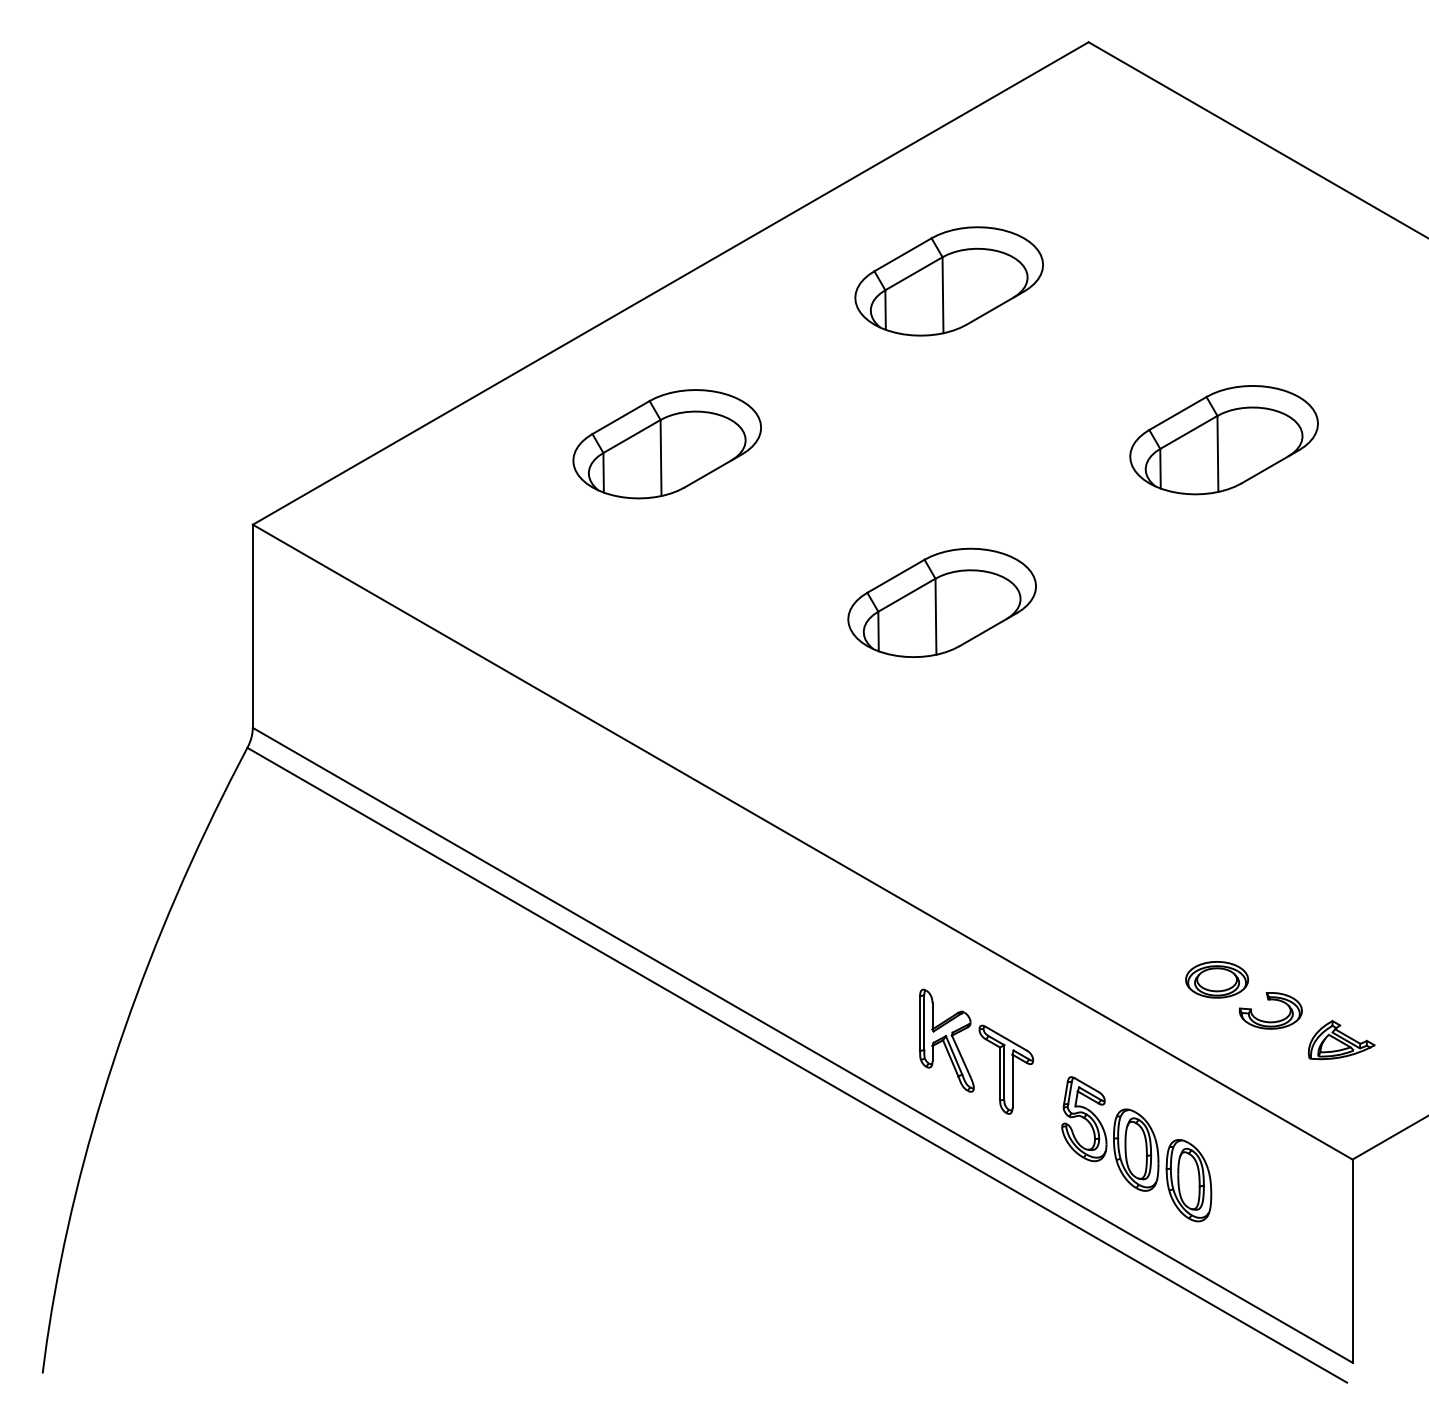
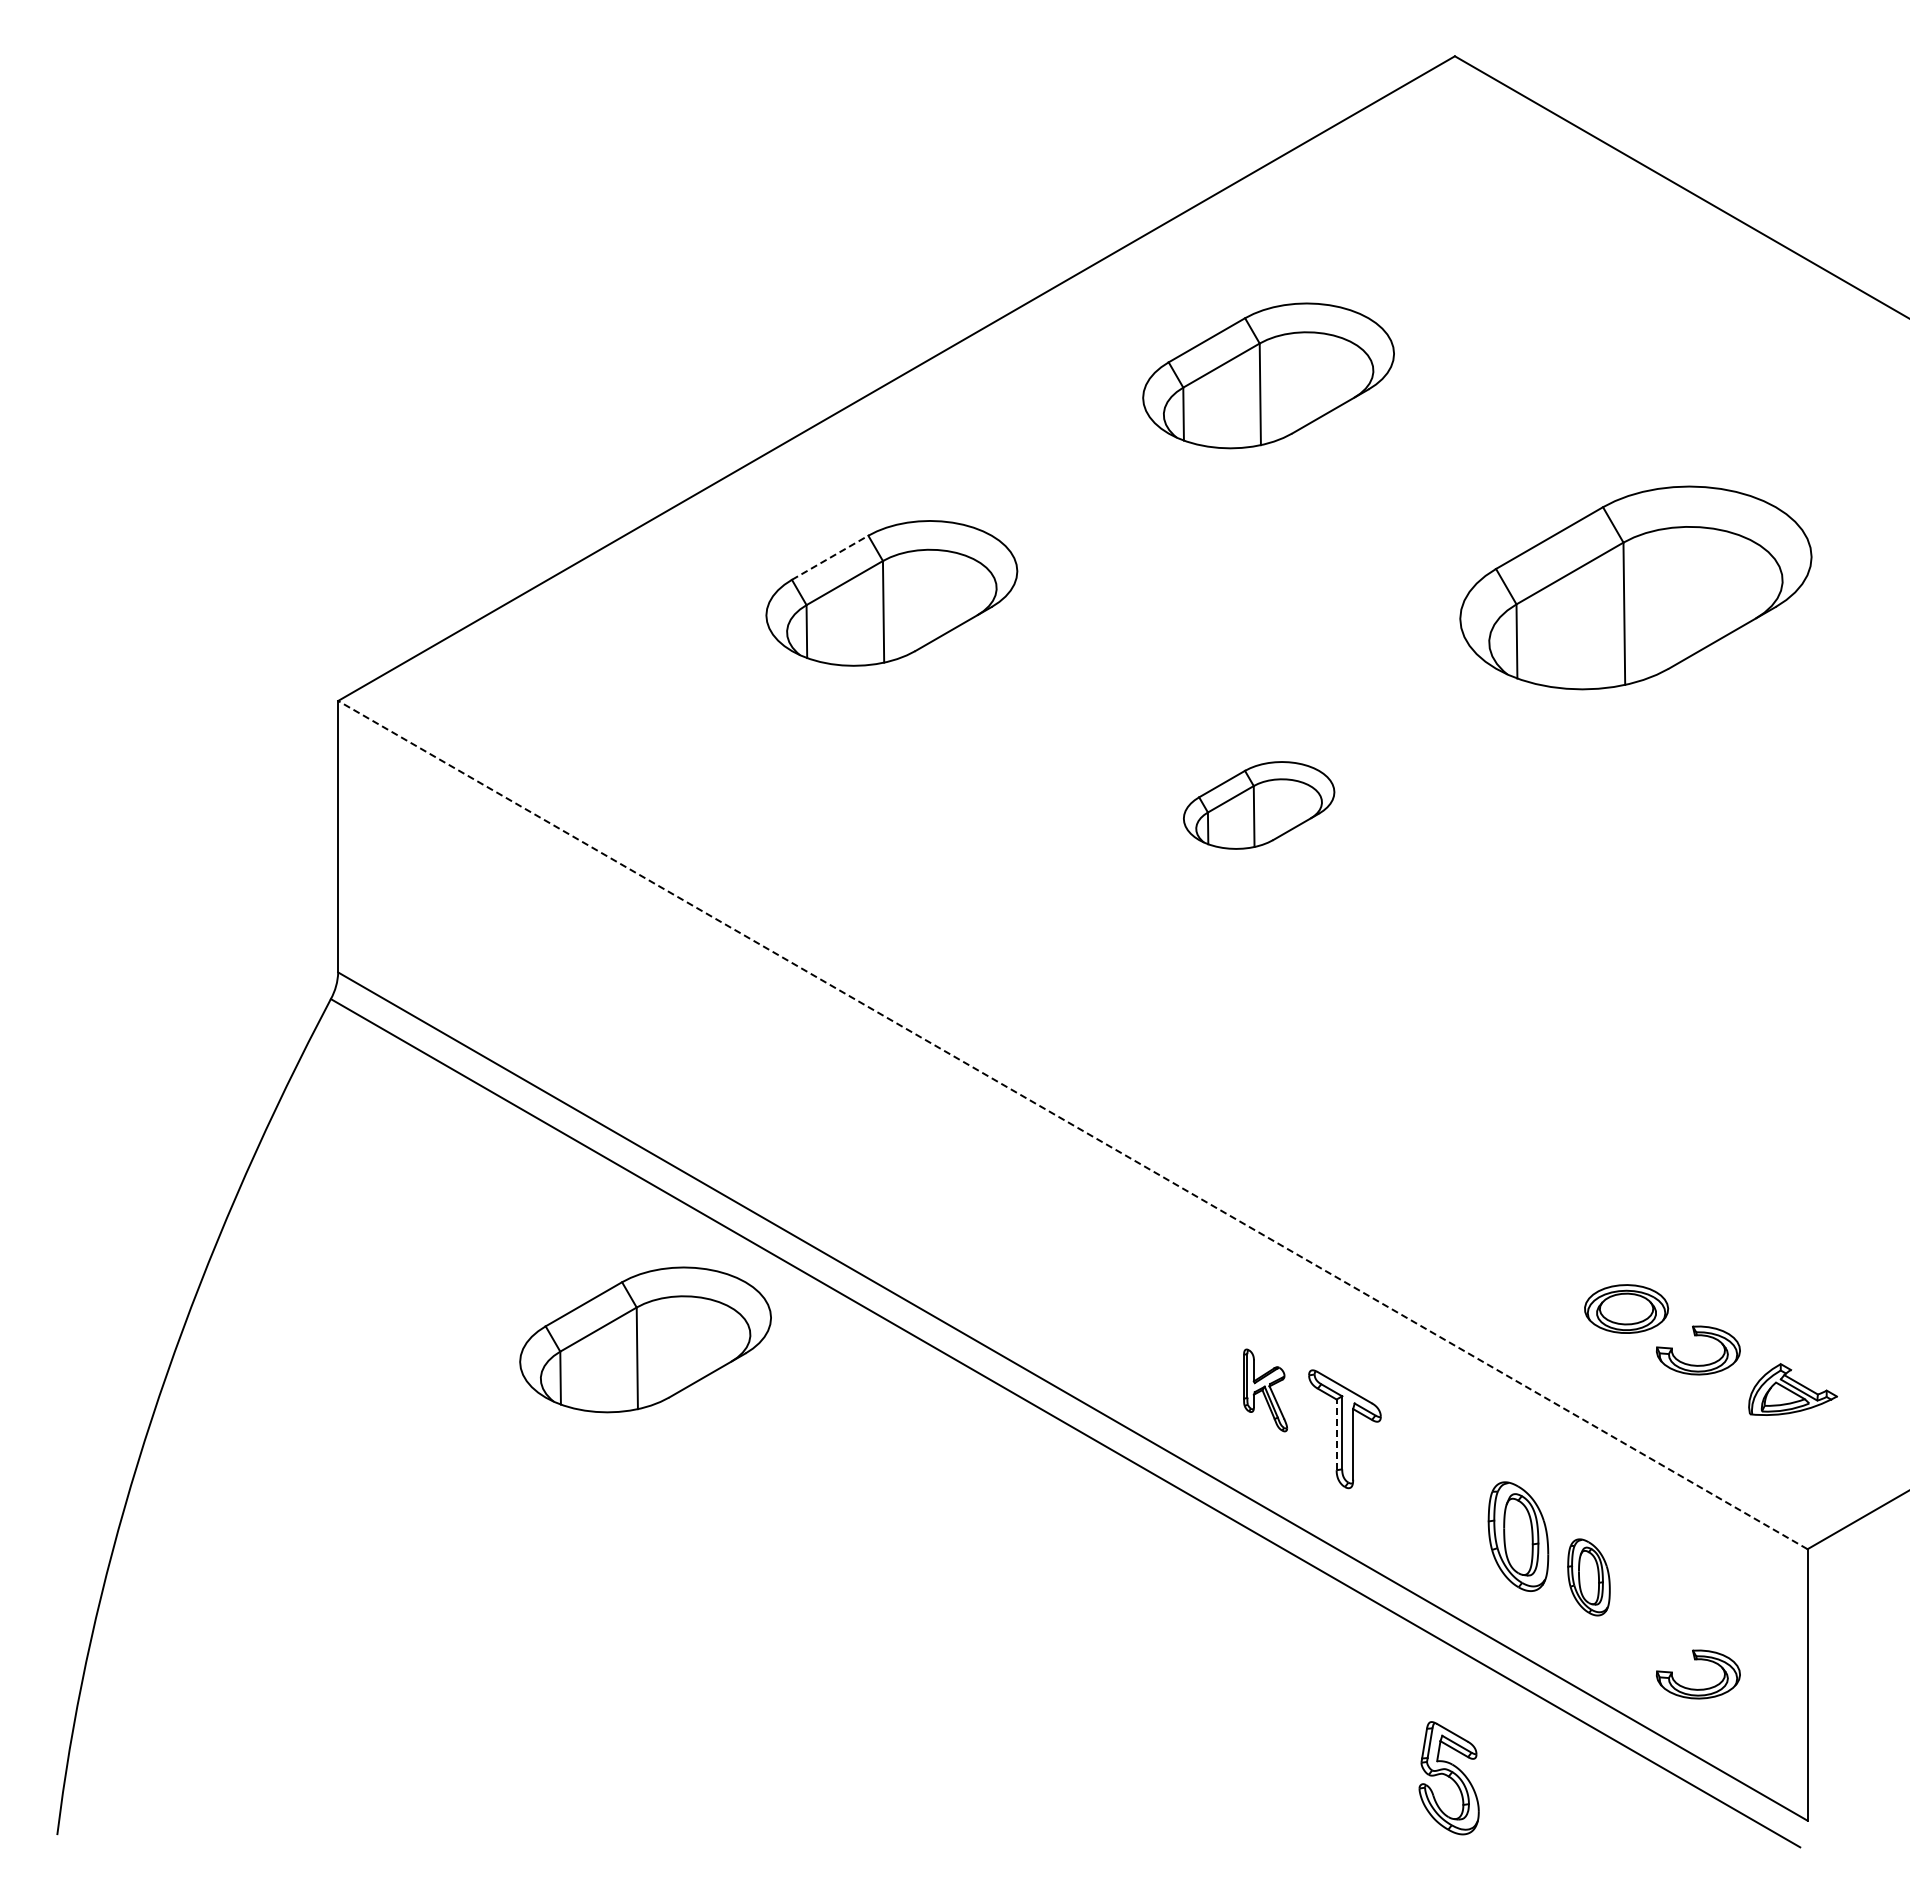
line: (621, 417) -> (830, 557), solid -> dashed
part: (1223, 439) -> (1635, 587), size x1.4
part: (941, 602) -> (1258, 805), size x0.6
line: (802, 841) -> (1072, 1124), solid -> dashed
part: (482, 1002) -> (645, 1339), added
part: (946, 1040) -> (1265, 1390), size x0.6
line: (1000, 1073) -> (1336, 1434), solid -> dashed
part: (1083, 1119) -> (1448, 1778), moved
part: (1188, 1180) -> (1588, 1577), size x0.7
part: (1270, 1242) -> (1698, 1660), added

